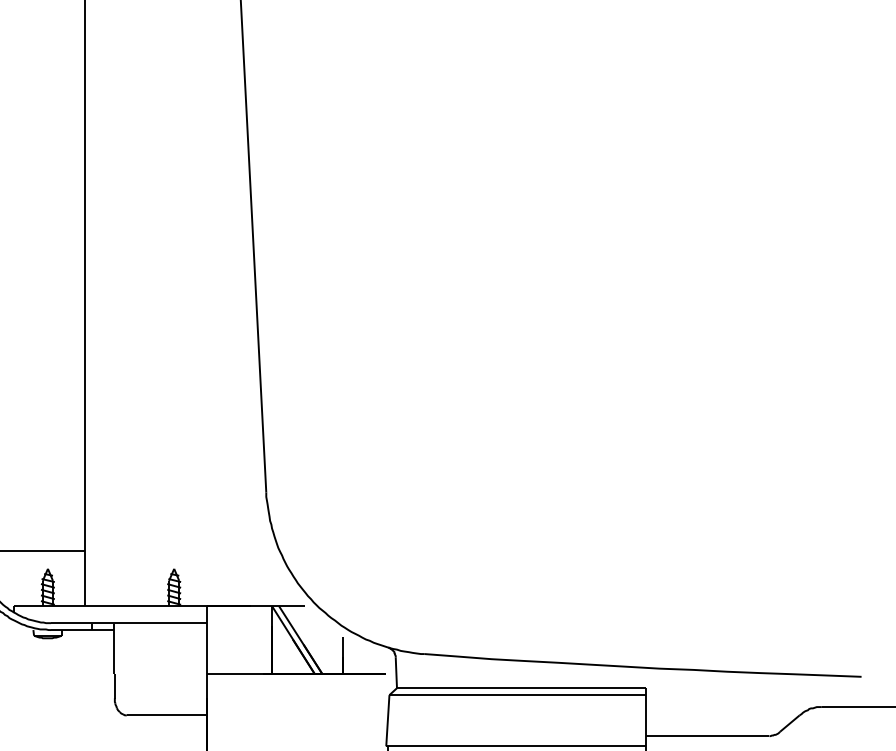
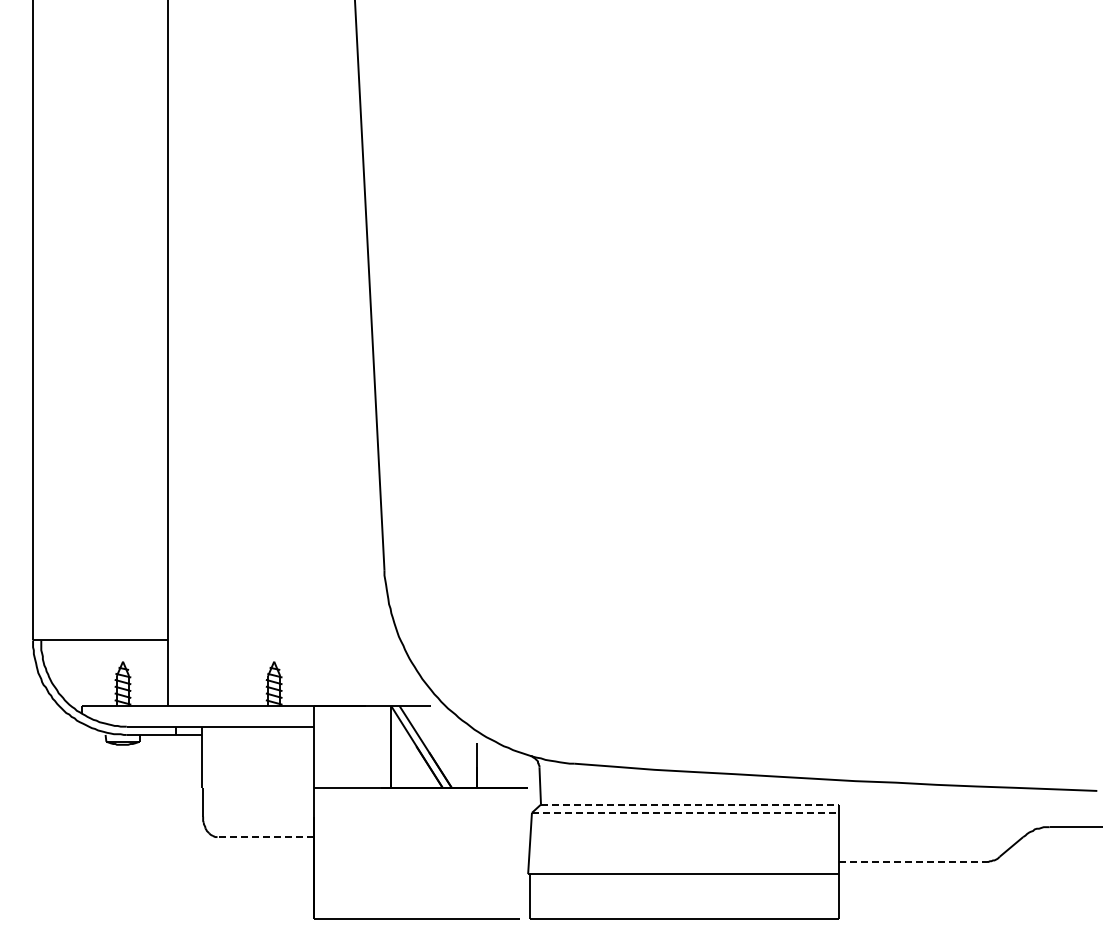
line: (521, 688) -> (689, 804), solid -> dashed
line: (517, 694) -> (685, 812), solid -> dashed
line: (166, 715) -> (265, 837), solid -> dashed
line: (708, 735) -> (913, 861), solid -> dashed

